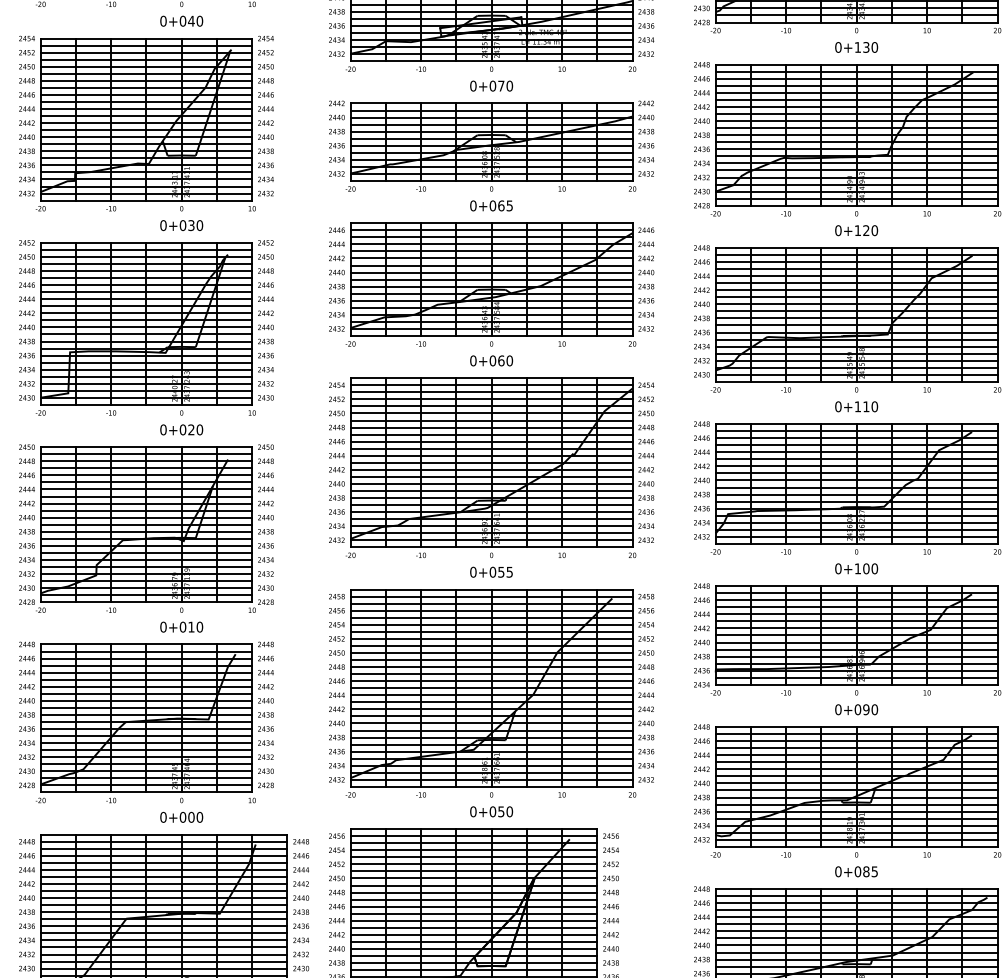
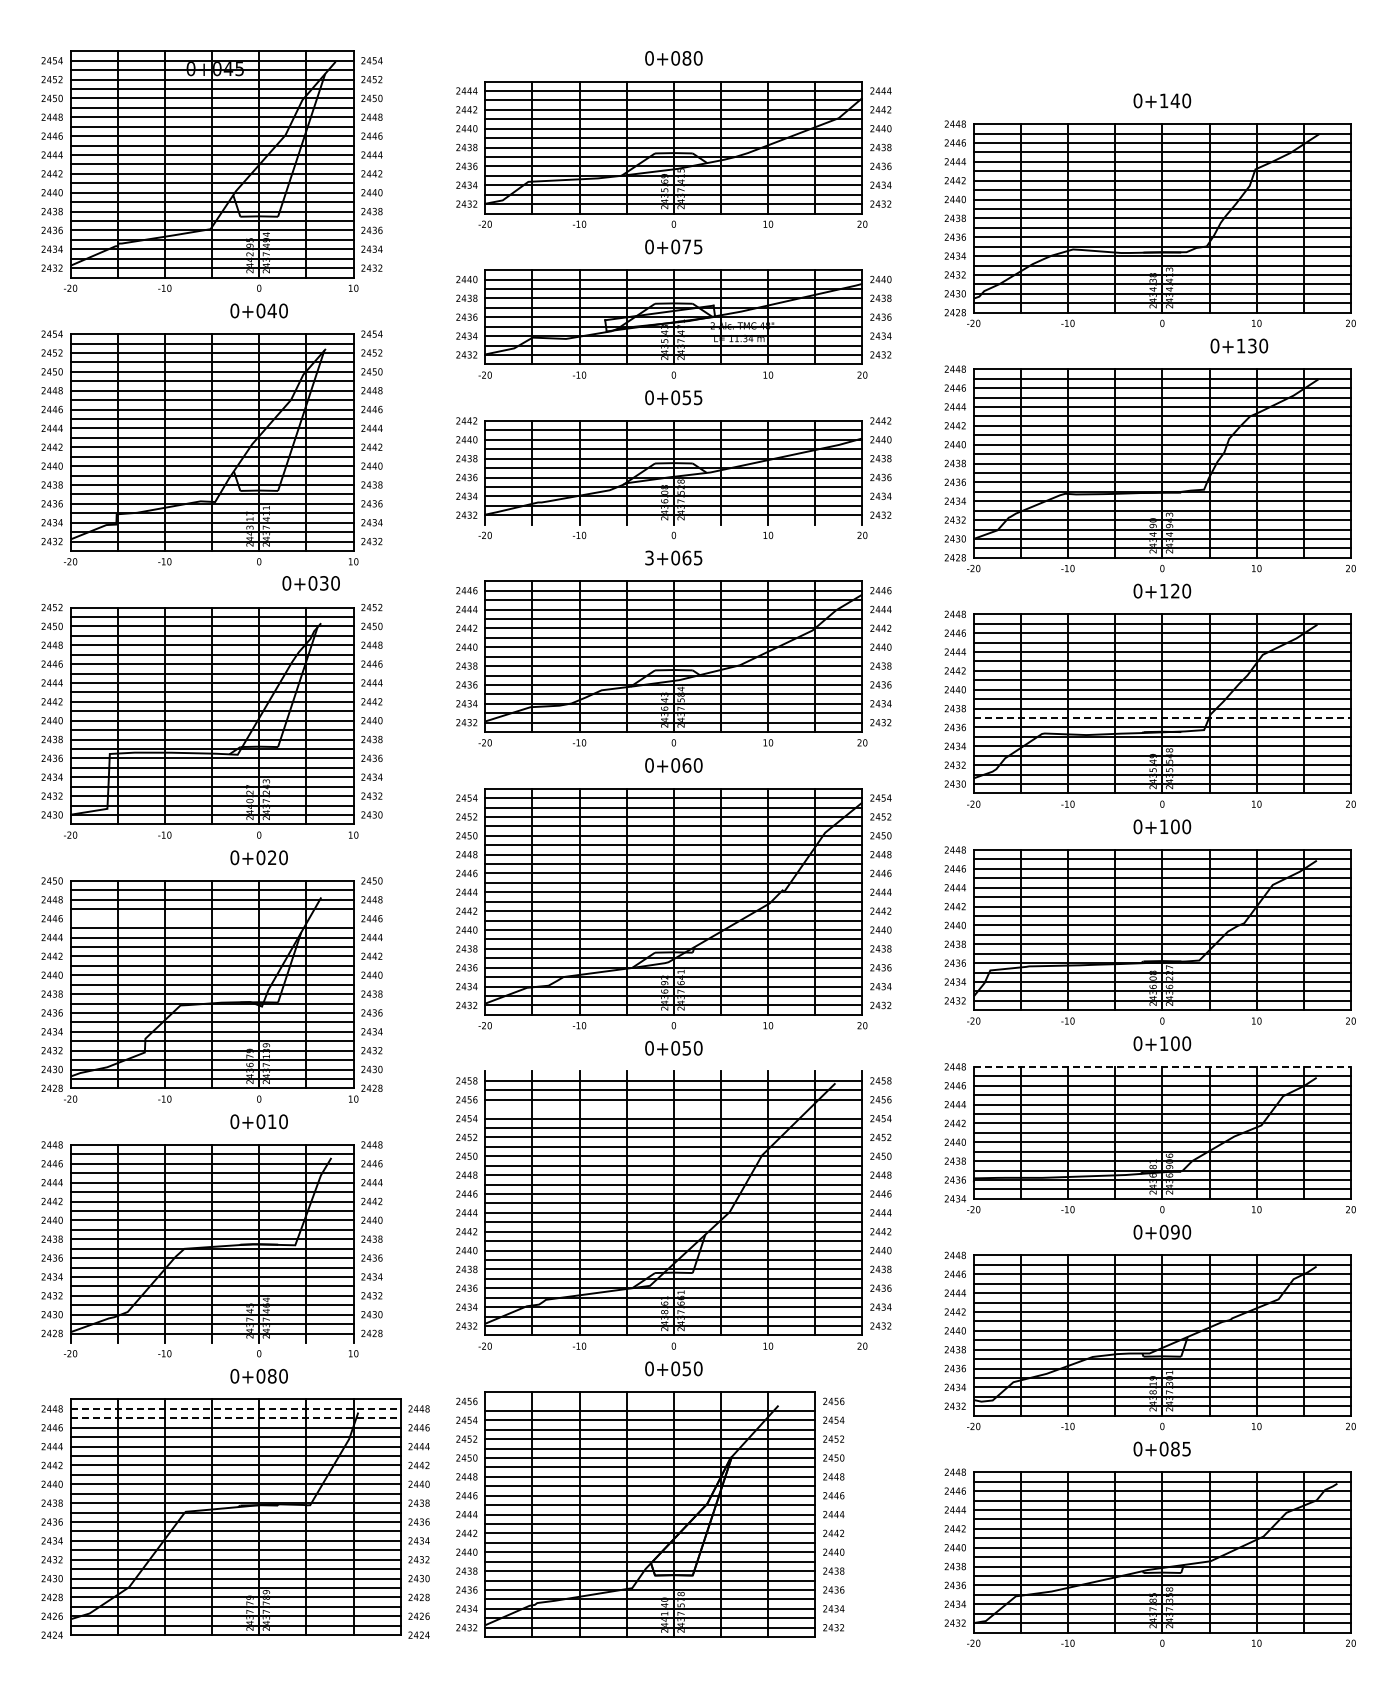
text: (856, 47) -> (1239, 345), moved
text: (505, 85) -> (692, 397), 0+070 -> 0+055
line: (491, 180) -> (673, 524), removed
text: (473, 205) -> (649, 557), 0+065 -> 3+065
text: (181, 225) -> (310, 583), moved
line: (856, 325) -> (1162, 718), solid -> dashed
text: (866, 406) -> (1175, 826), 0+110 -> 0+100
line: (146, 475) -> (211, 918), removed
text: (509, 571) -> (697, 1047), 0+055 -> 0+050
line: (856, 585) -> (1162, 1066), solid -> dashed
line: (491, 589) -> (673, 1071), removed
line: (491, 618) -> (673, 1109), removed
line: (146, 792) -> (211, 1342), removed
text: (190, 817) -> (271, 1376), 0+000 -> 0+080
line: (474, 836) -> (650, 1401), removed
line: (163, 841) -> (235, 1408), solid -> dashed
line: (163, 848) -> (235, 1418), solid -> dashed

